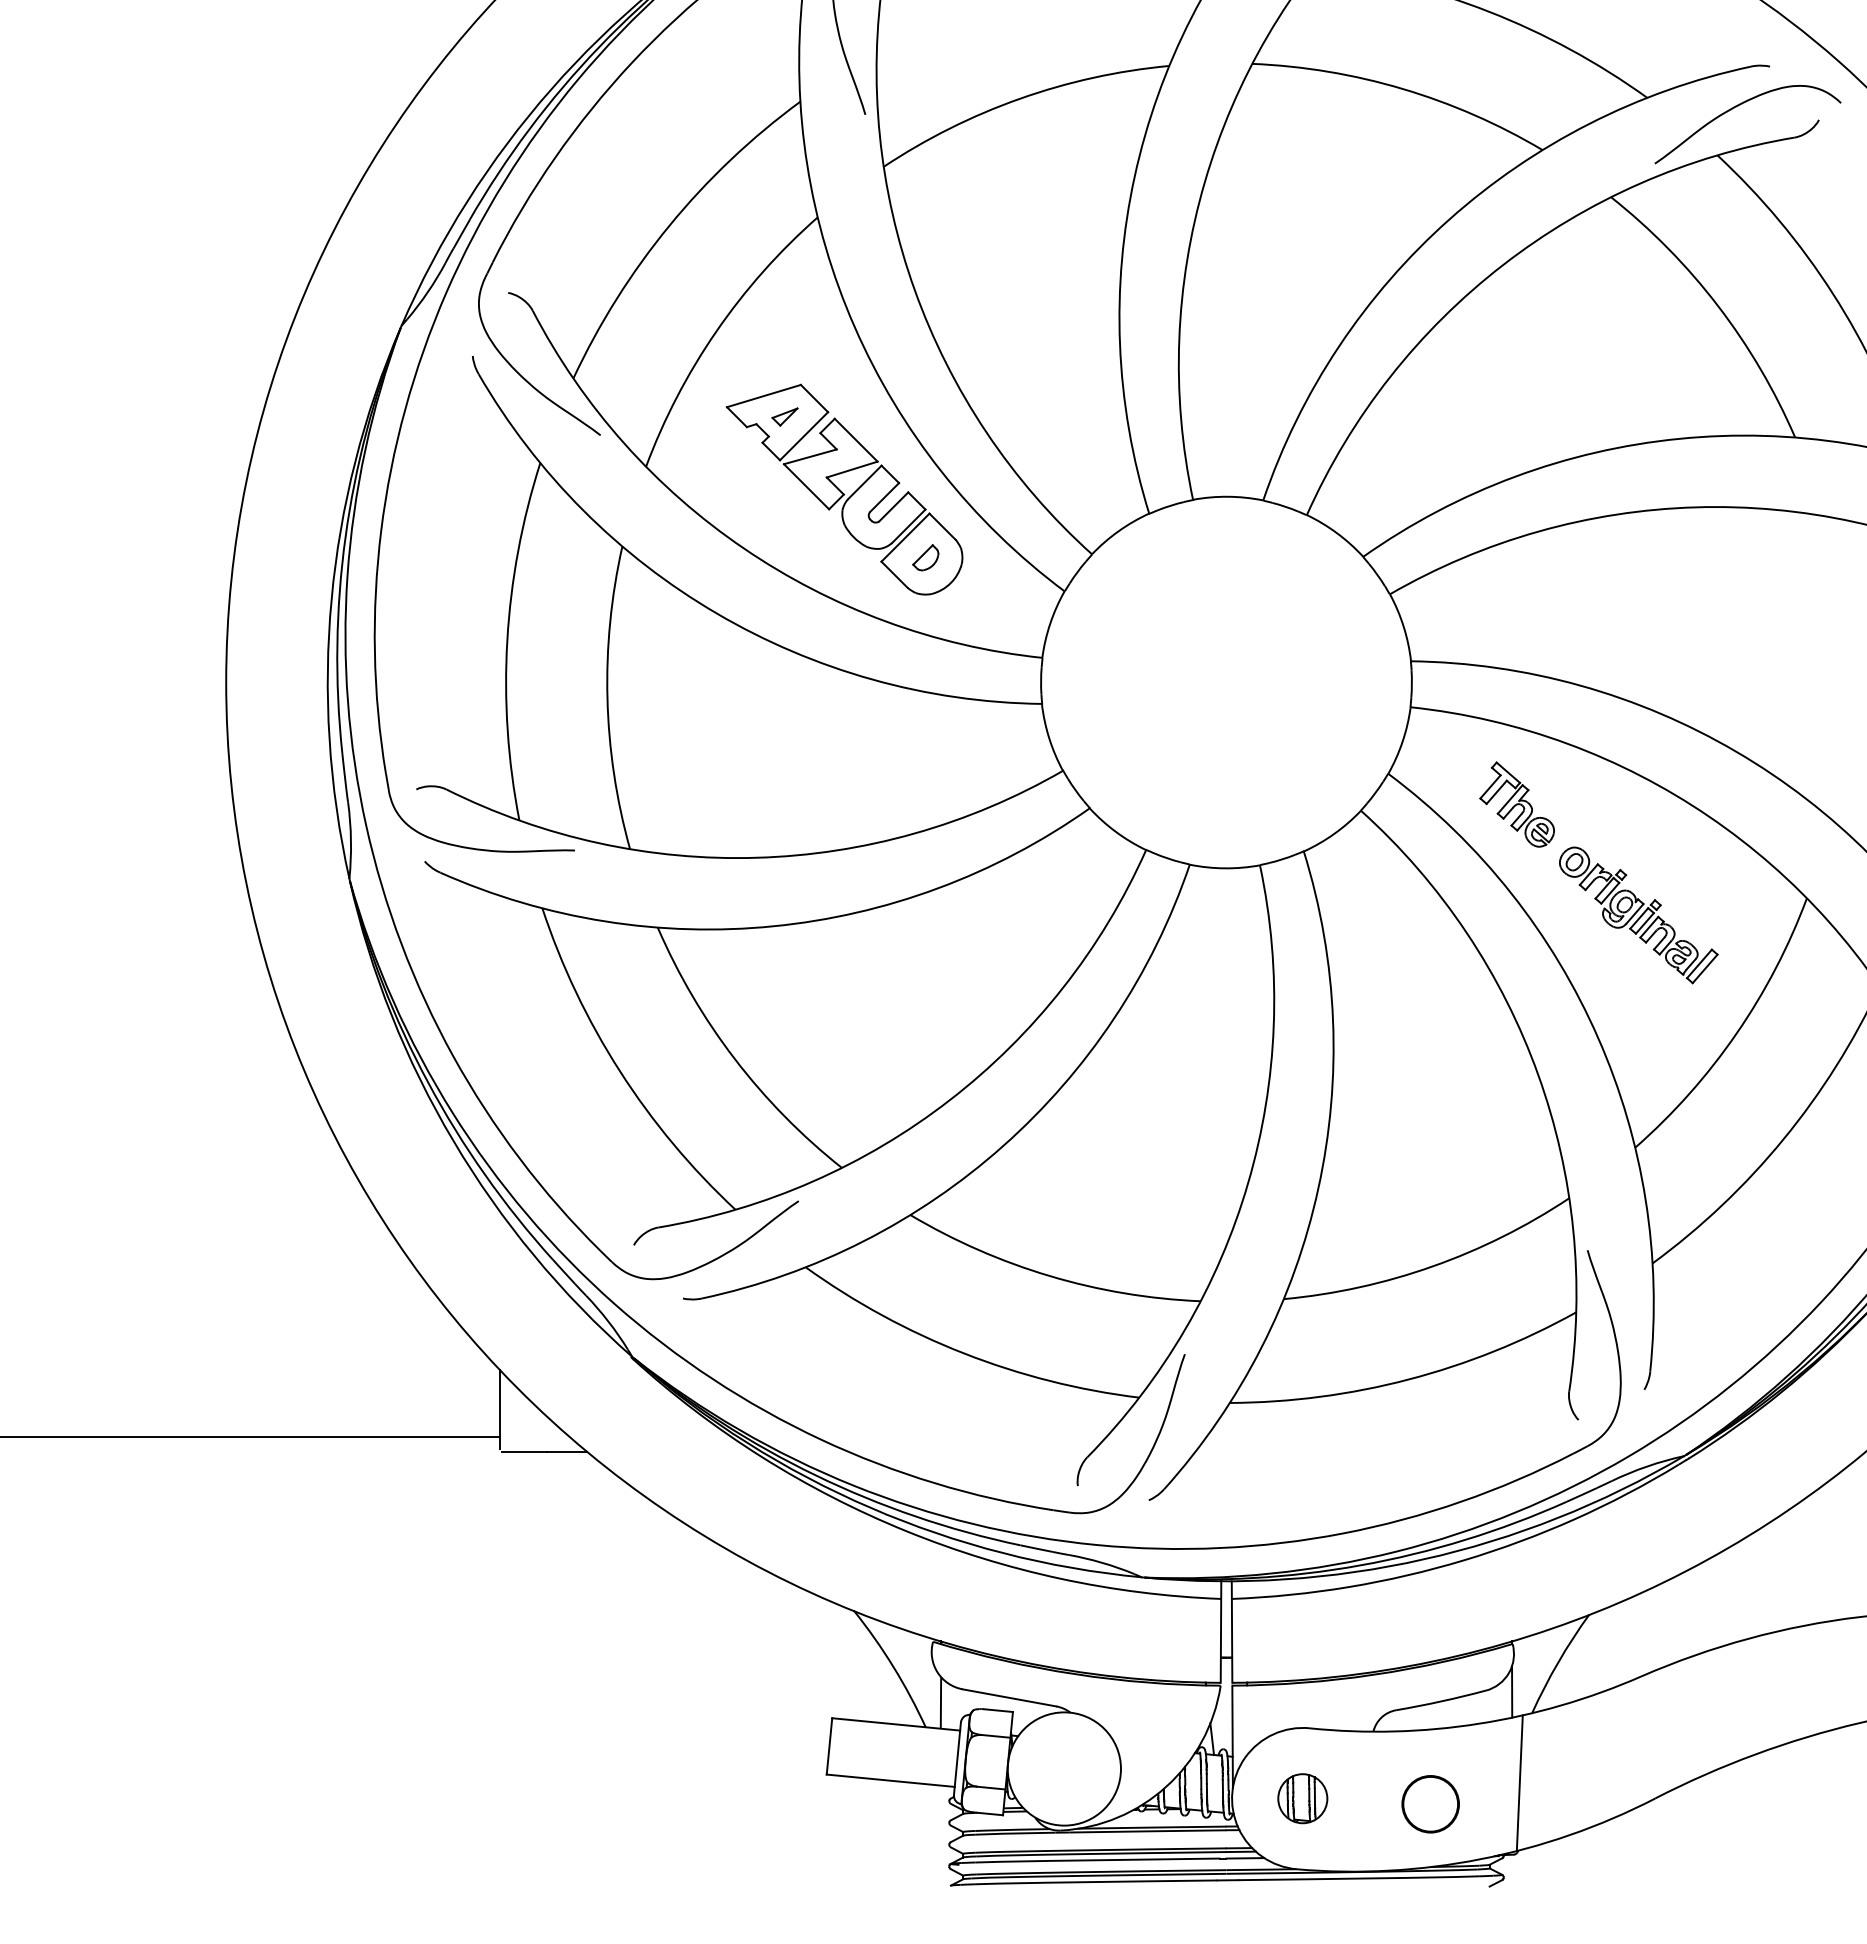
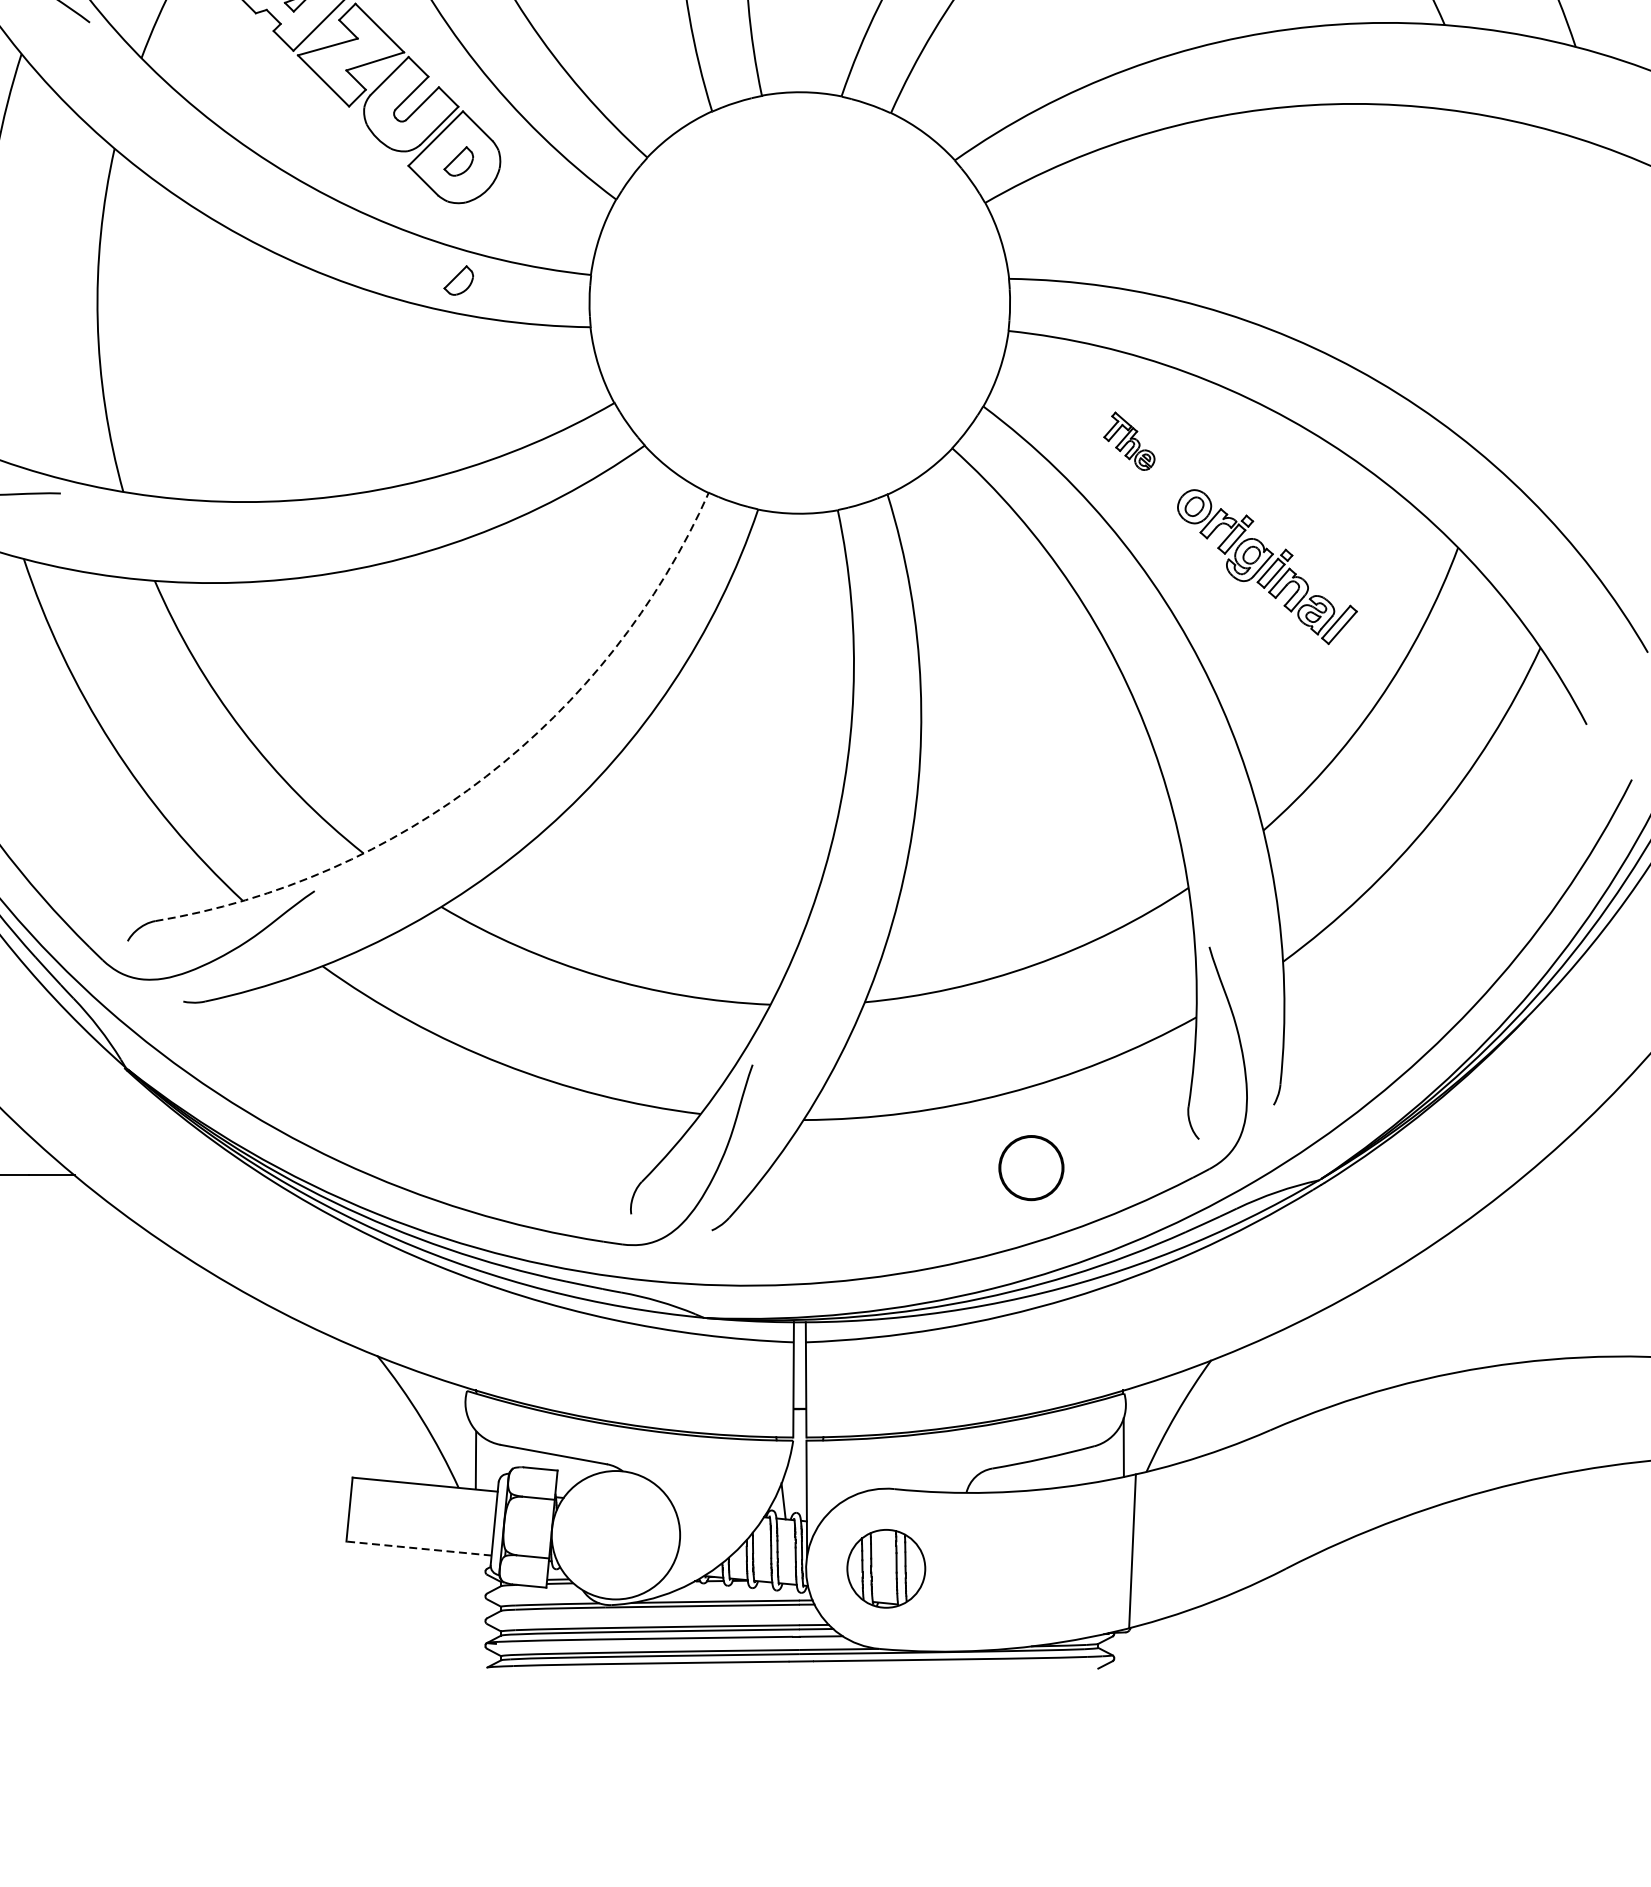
part: (925, 662) -> (458, 280), added
part: (1516, 804) -> (1128, 441), size x0.6
arc: (949, 1100) -> (485, 777), solid -> dashed
line: (890, 1780) -> (418, 1548), solid -> dashed
part: (1302, 1798) -> (886, 1568), size x1.4
circle: (1430, 1804) -> (1031, 1168), moved

